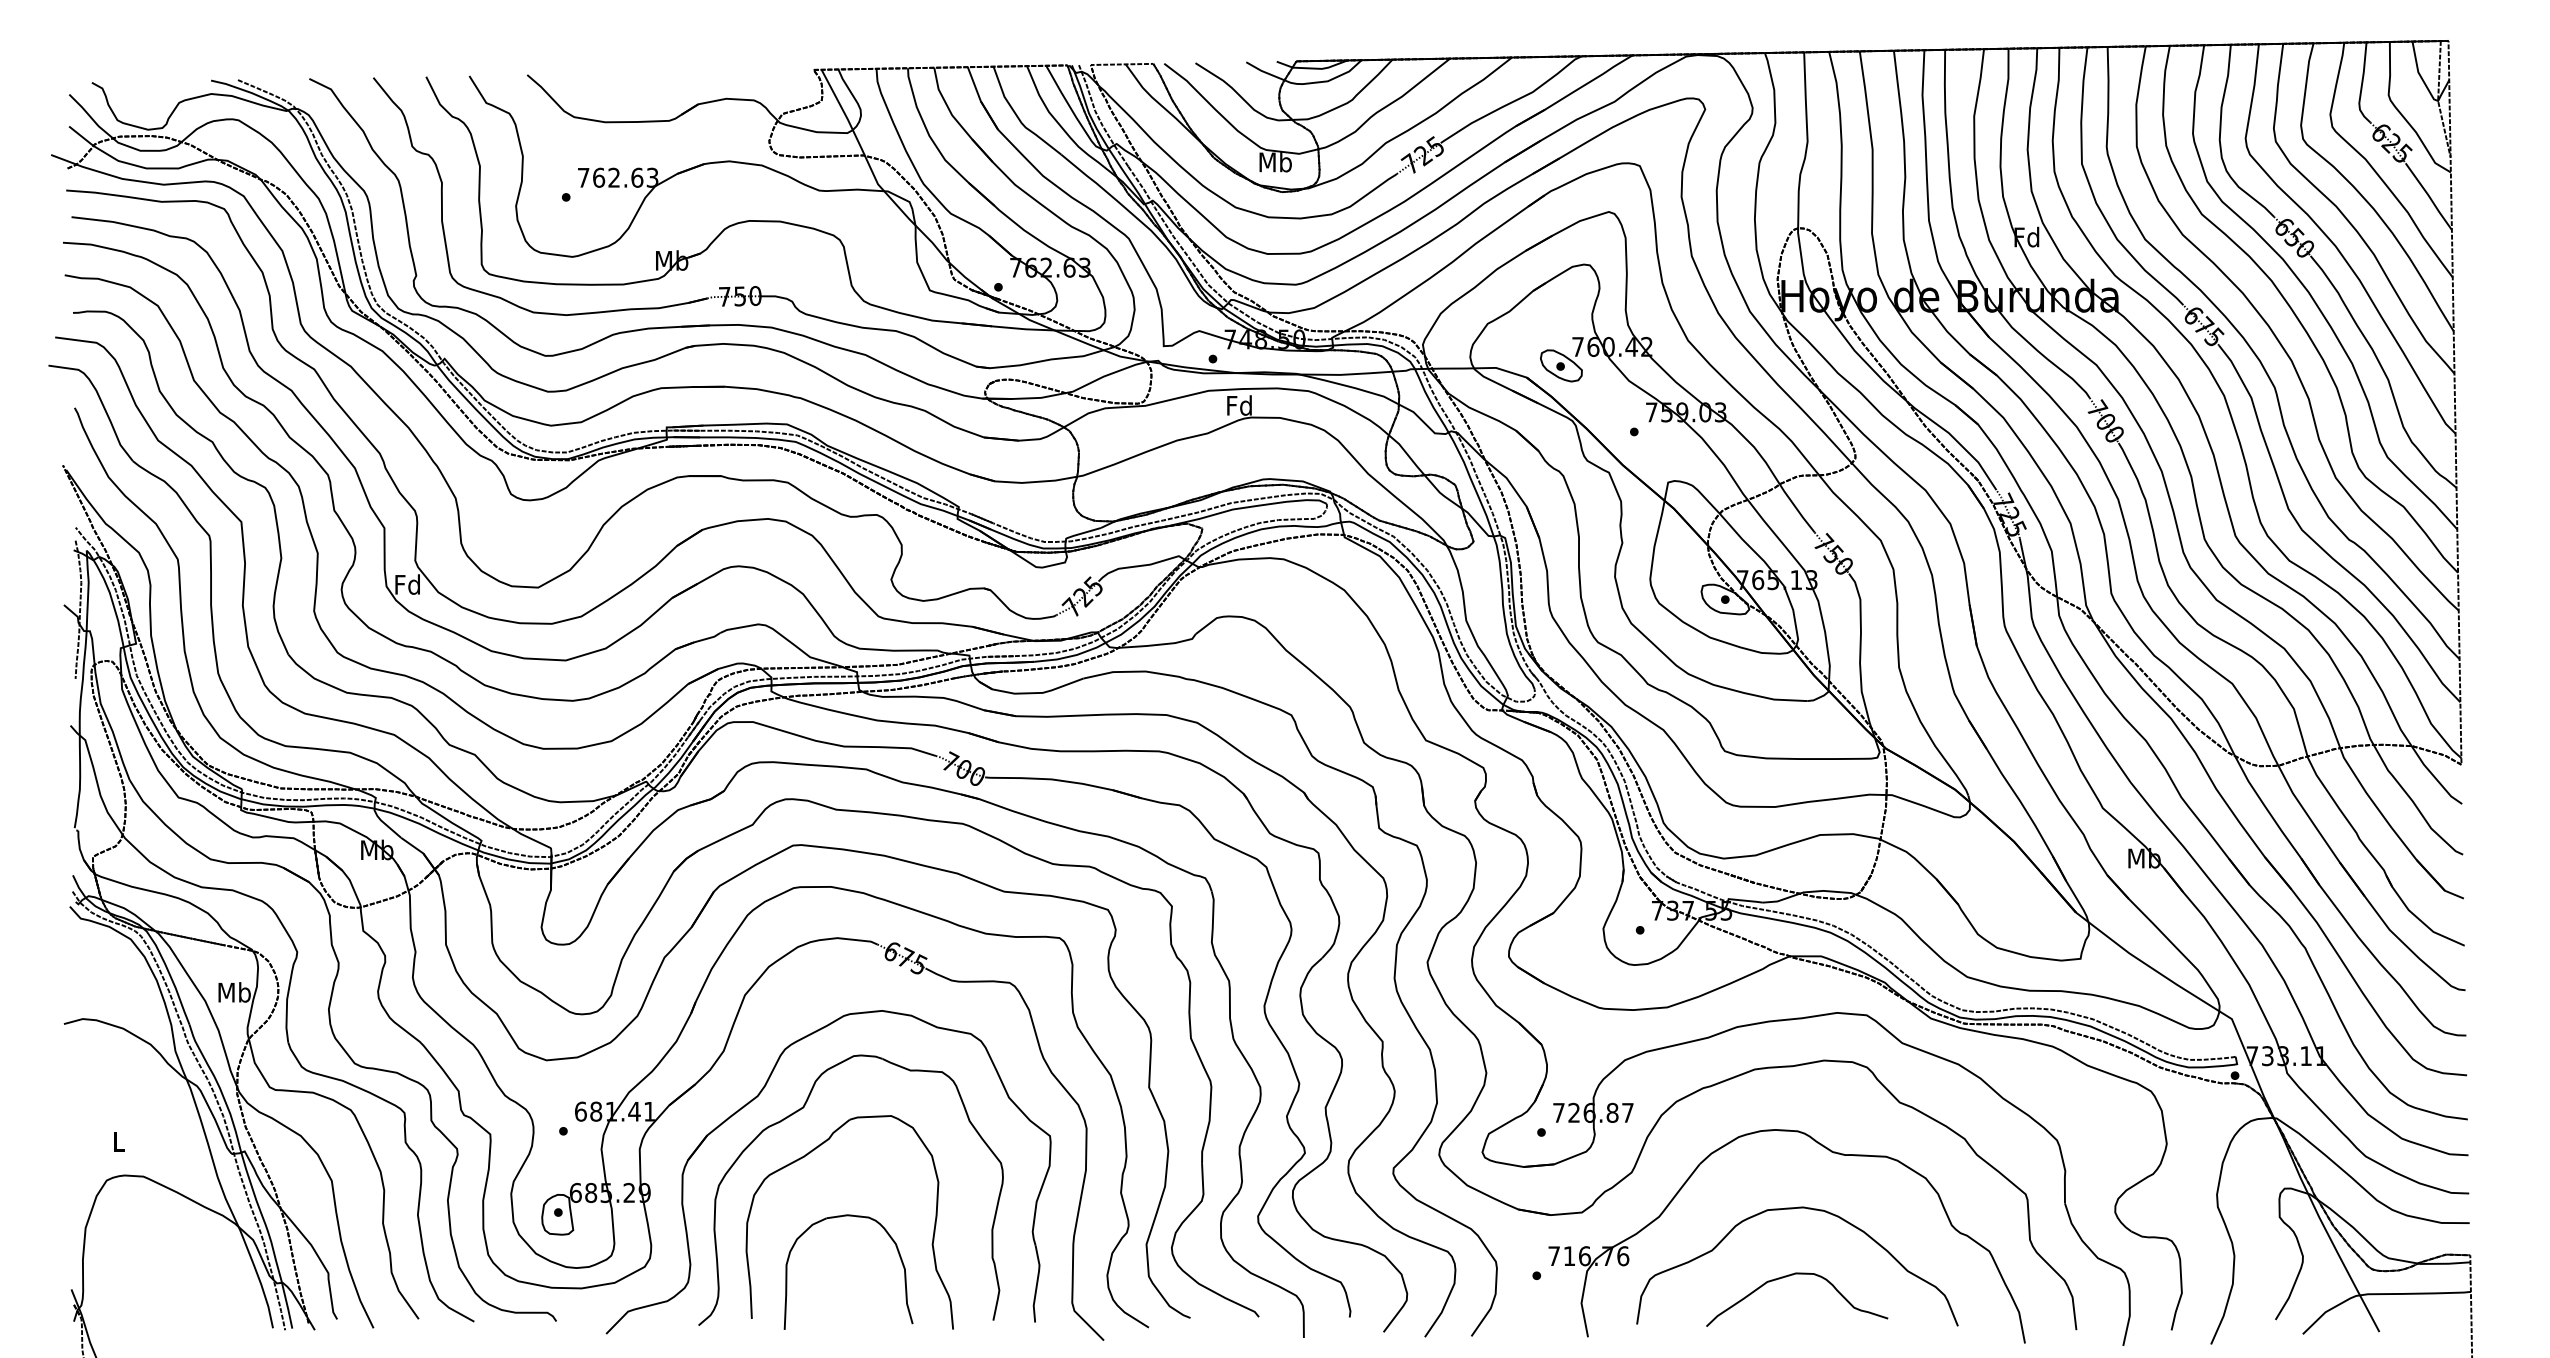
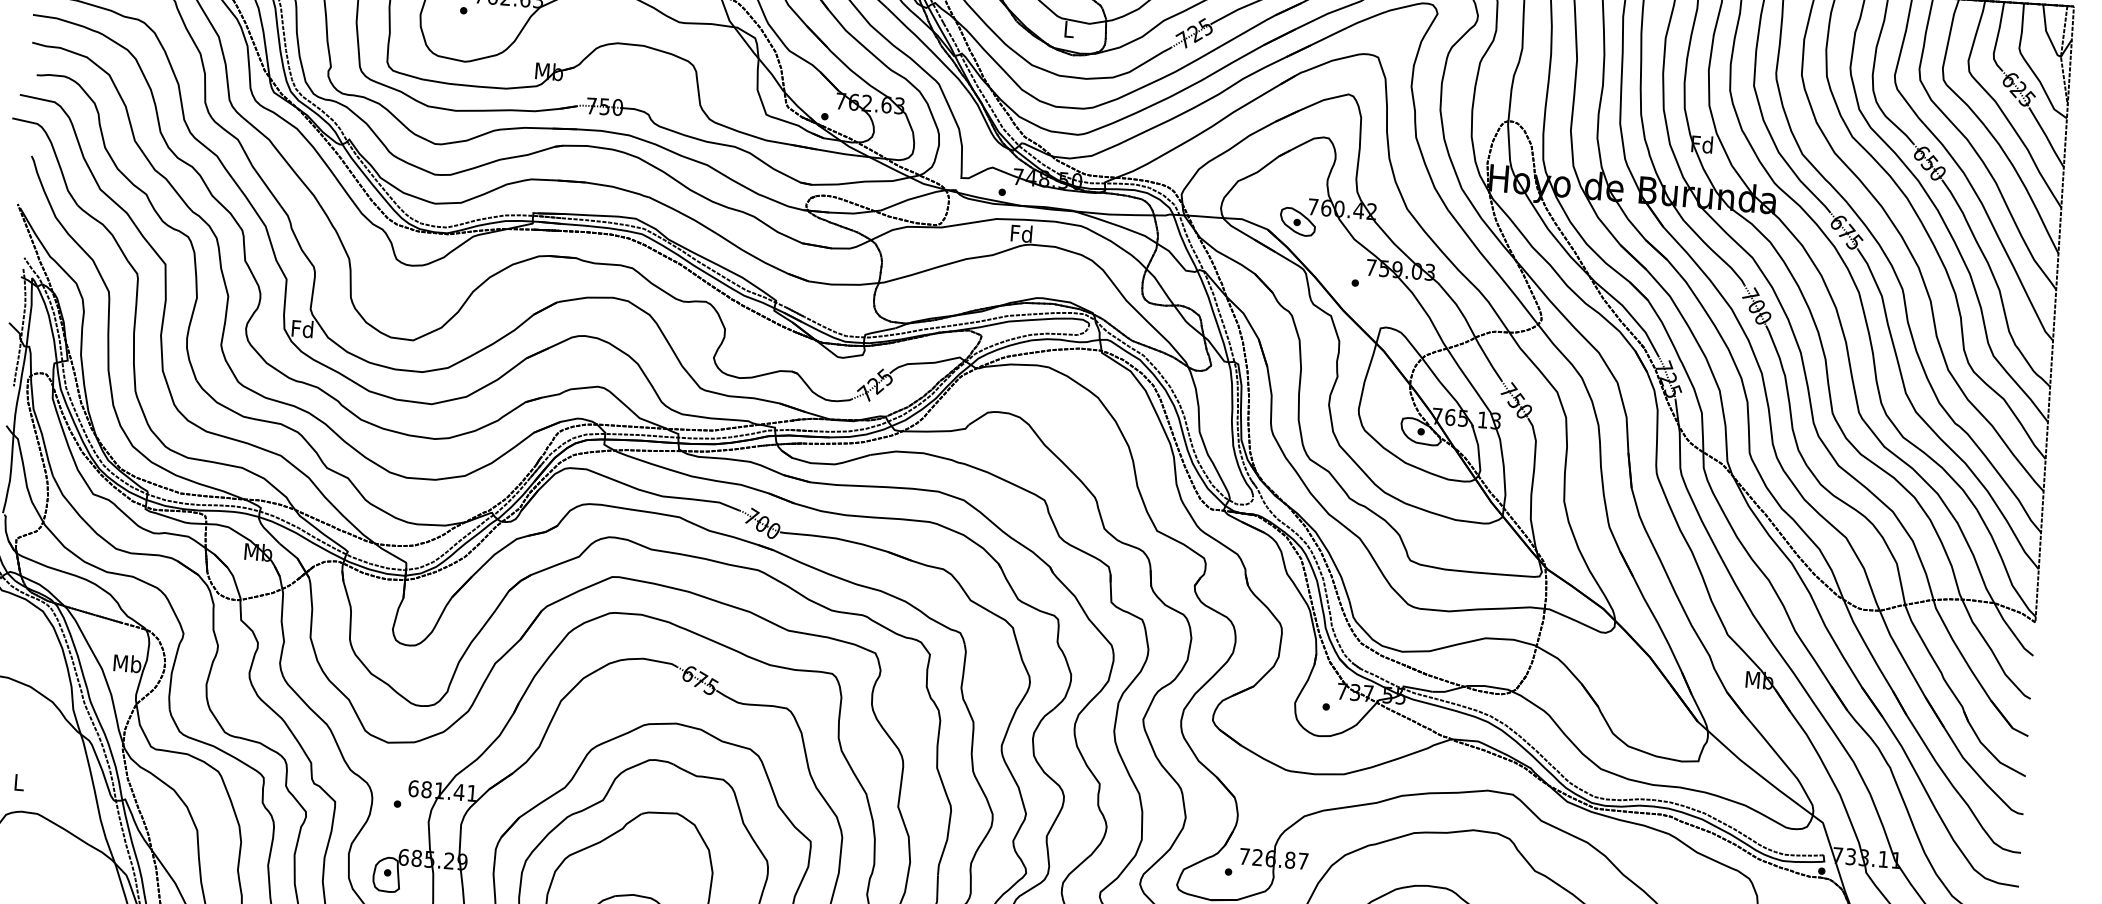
text: (1275, 162) -> (1068, 29), Mb -> L

